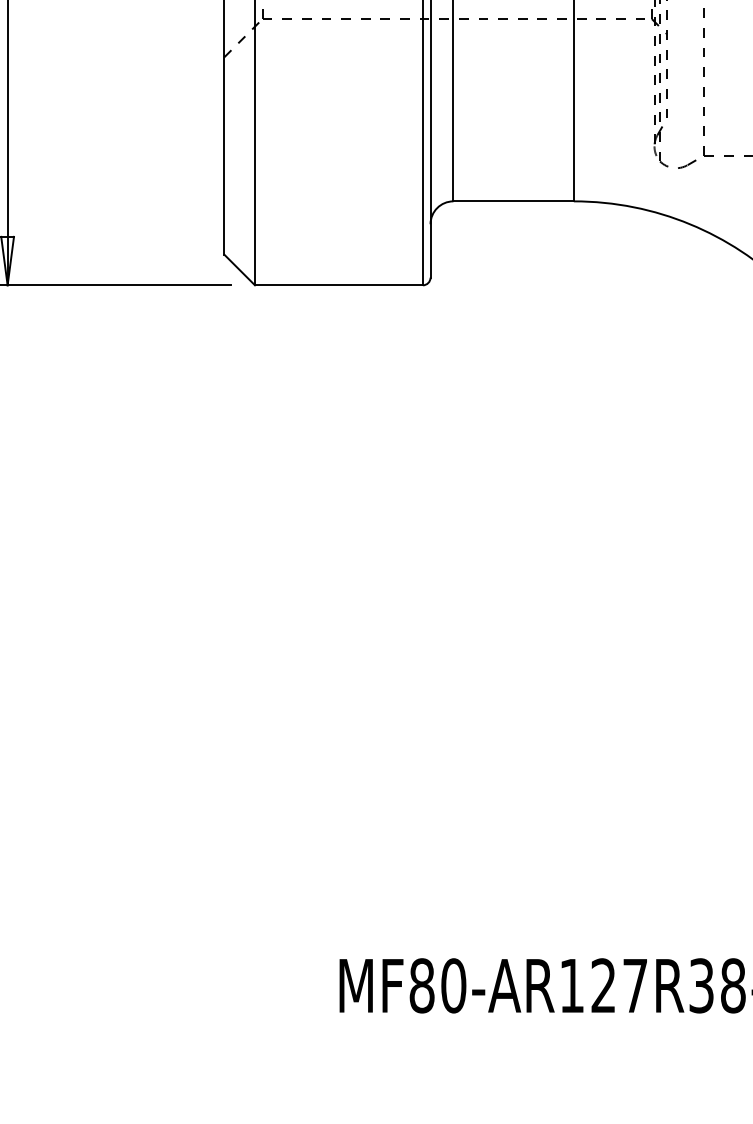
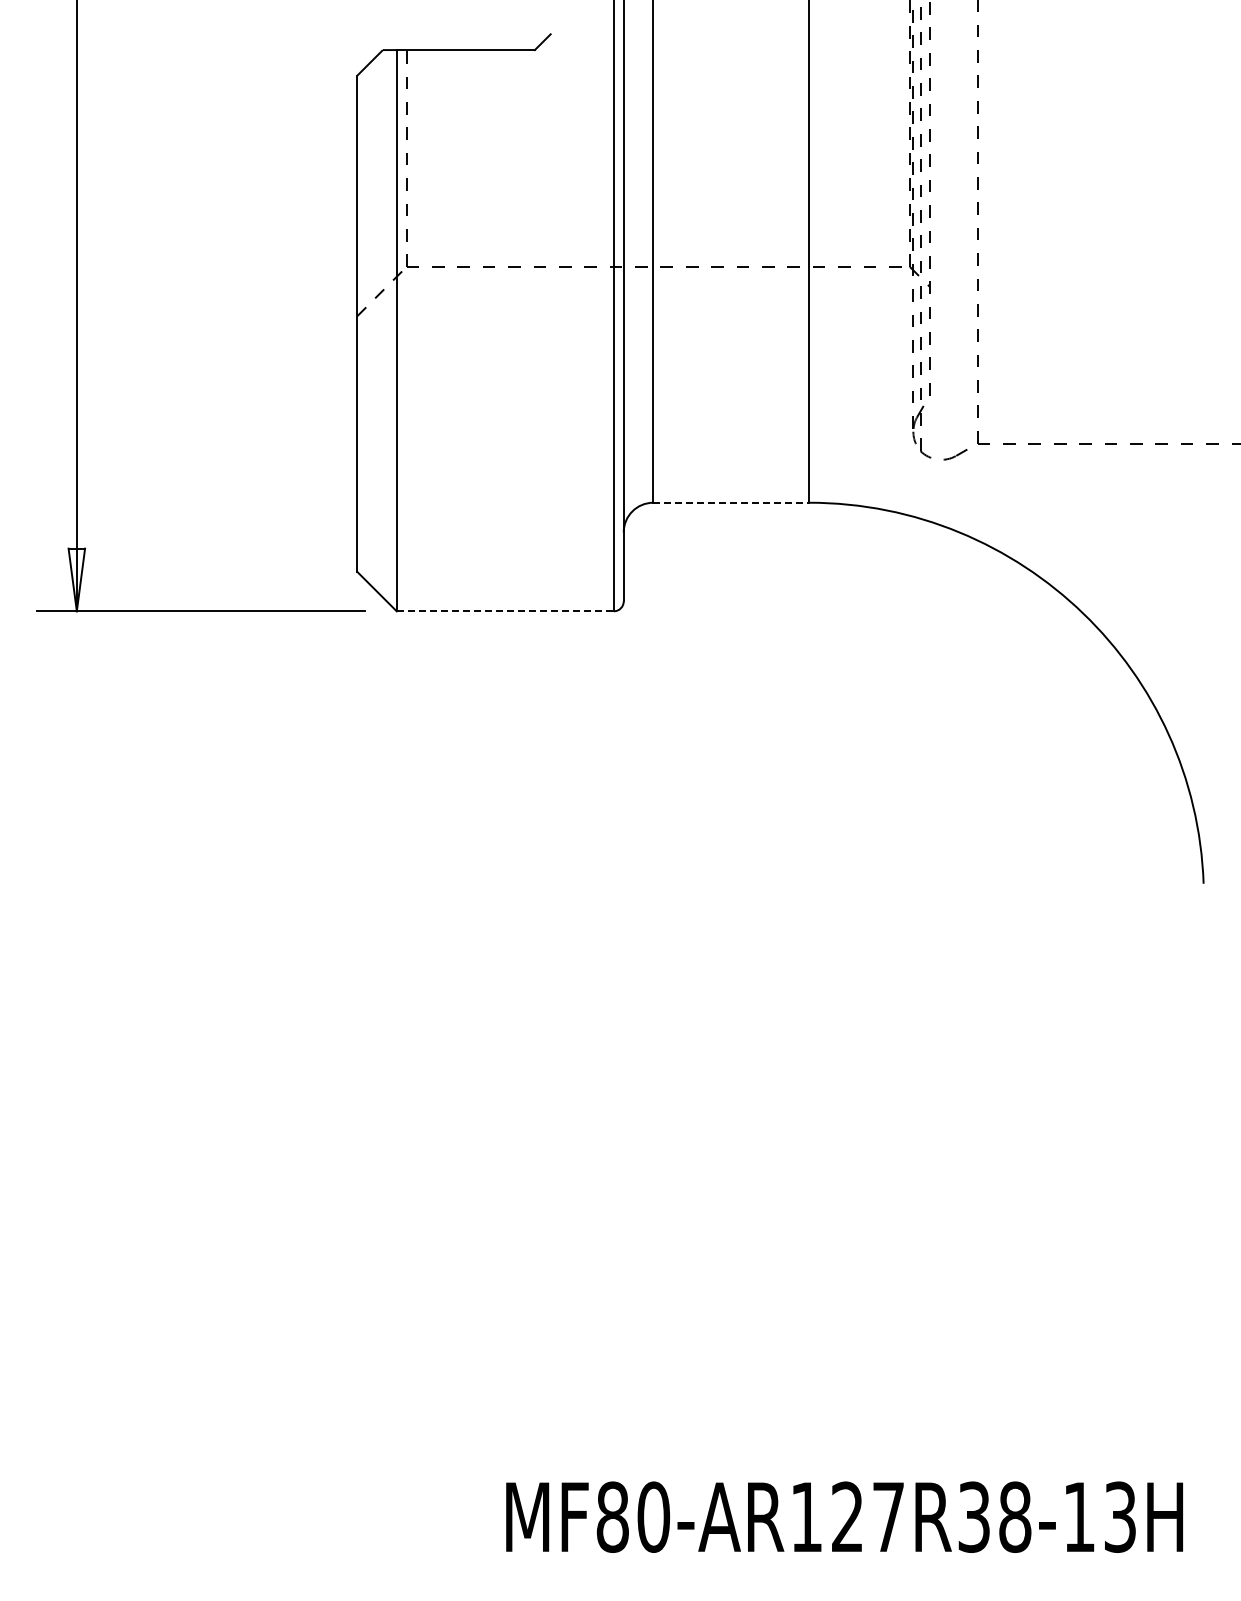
line: (513, 201) -> (731, 502), solid -> dashed
line: (339, 285) -> (505, 611), solid -> dashed

